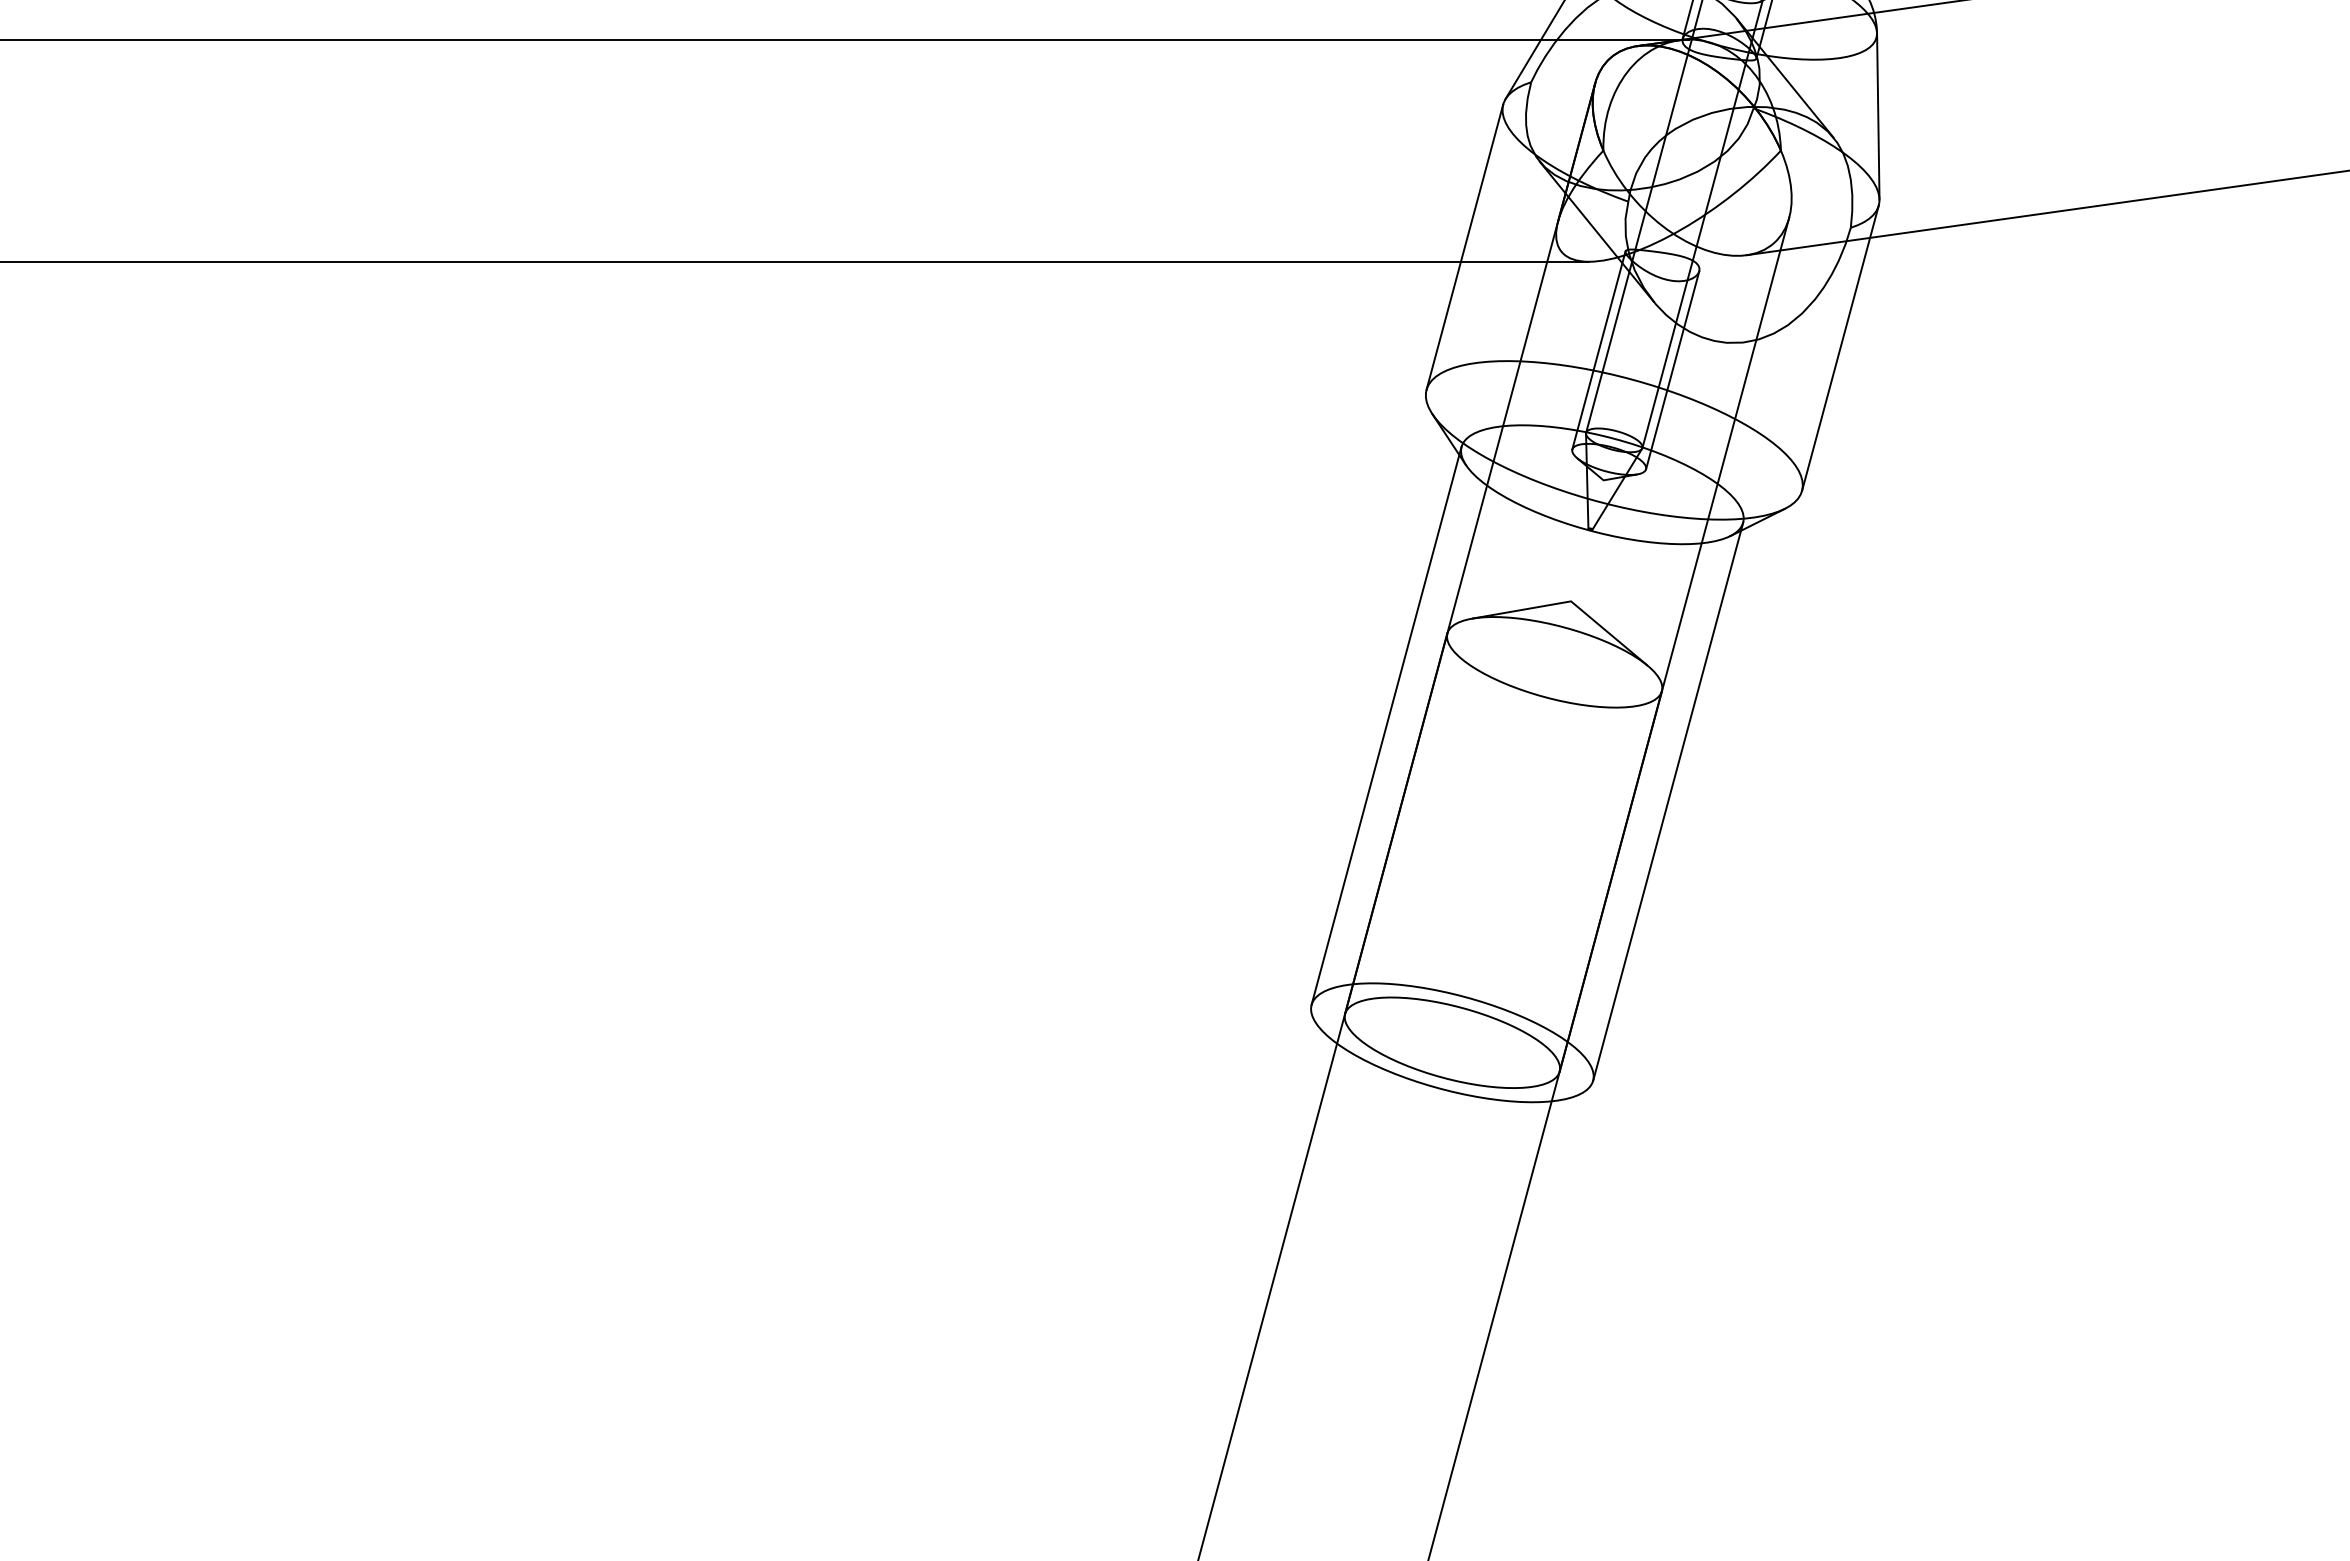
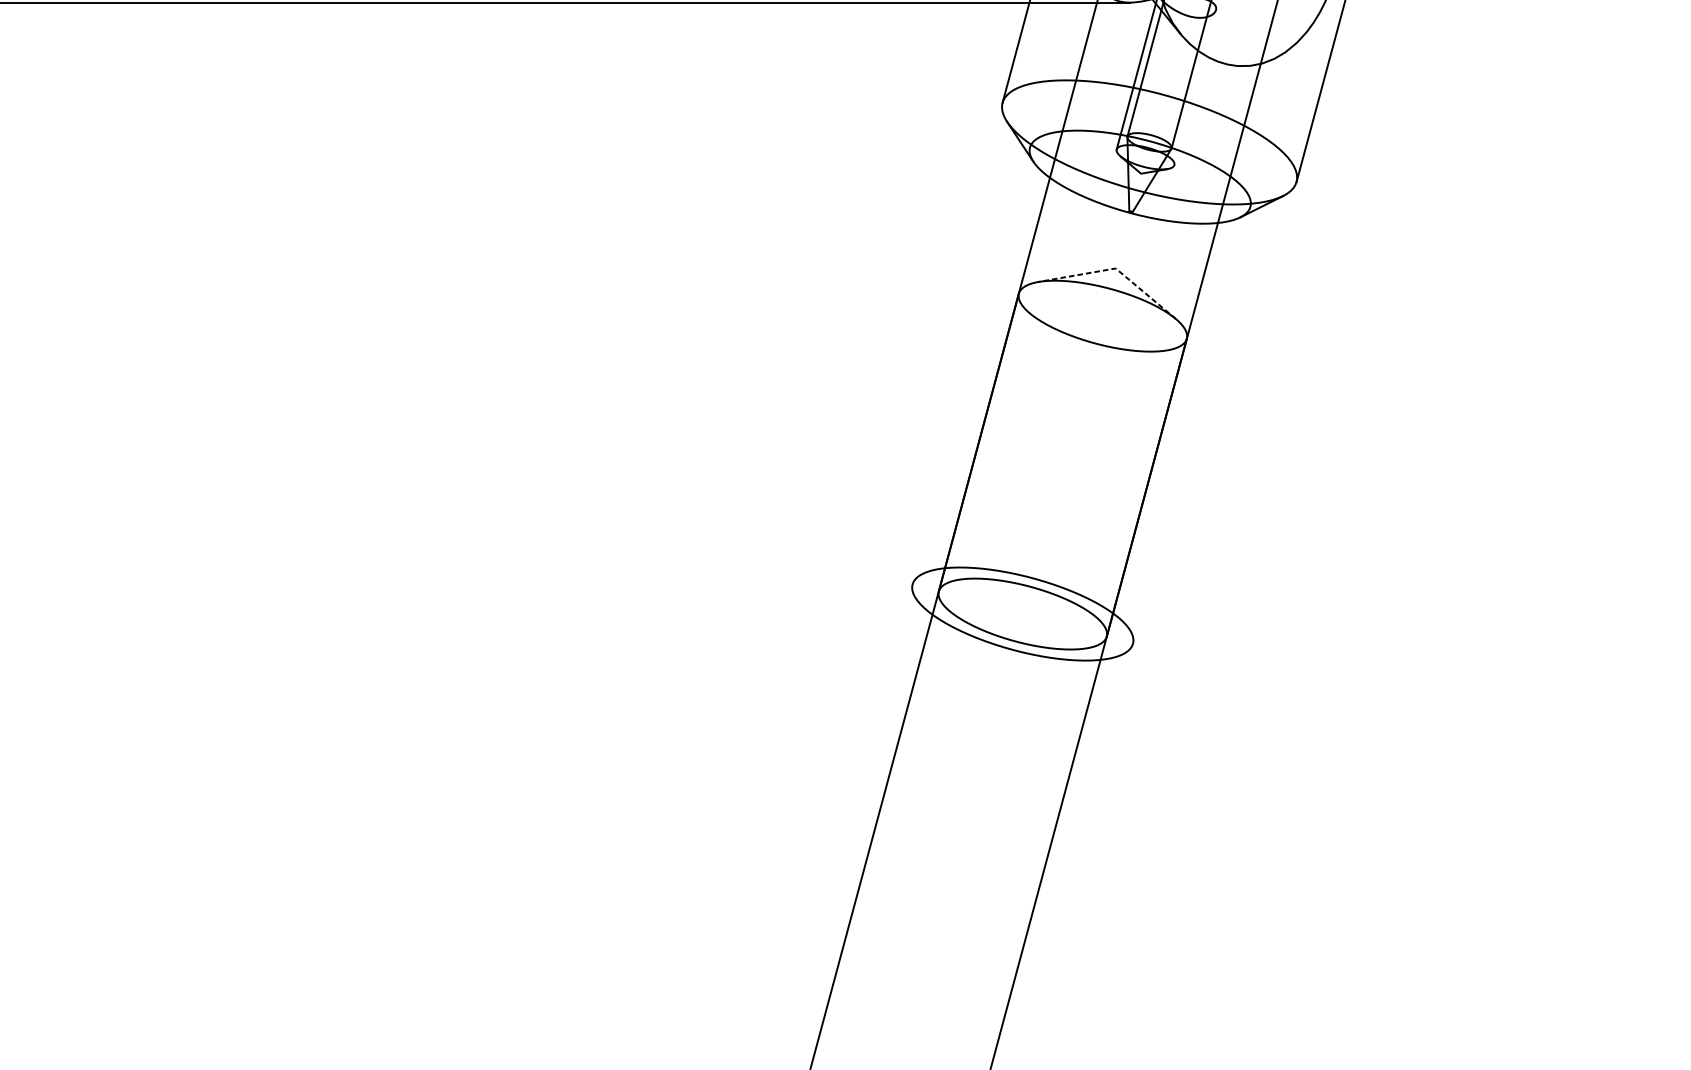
line: (1672, 370) -> (1195, 87), removed
line: (1571, 601) -> (1116, 268), solid -> dashed
line: (1386, 725) -> (971, 365), removed
line: (1668, 801) -> (1192, 425), removed

